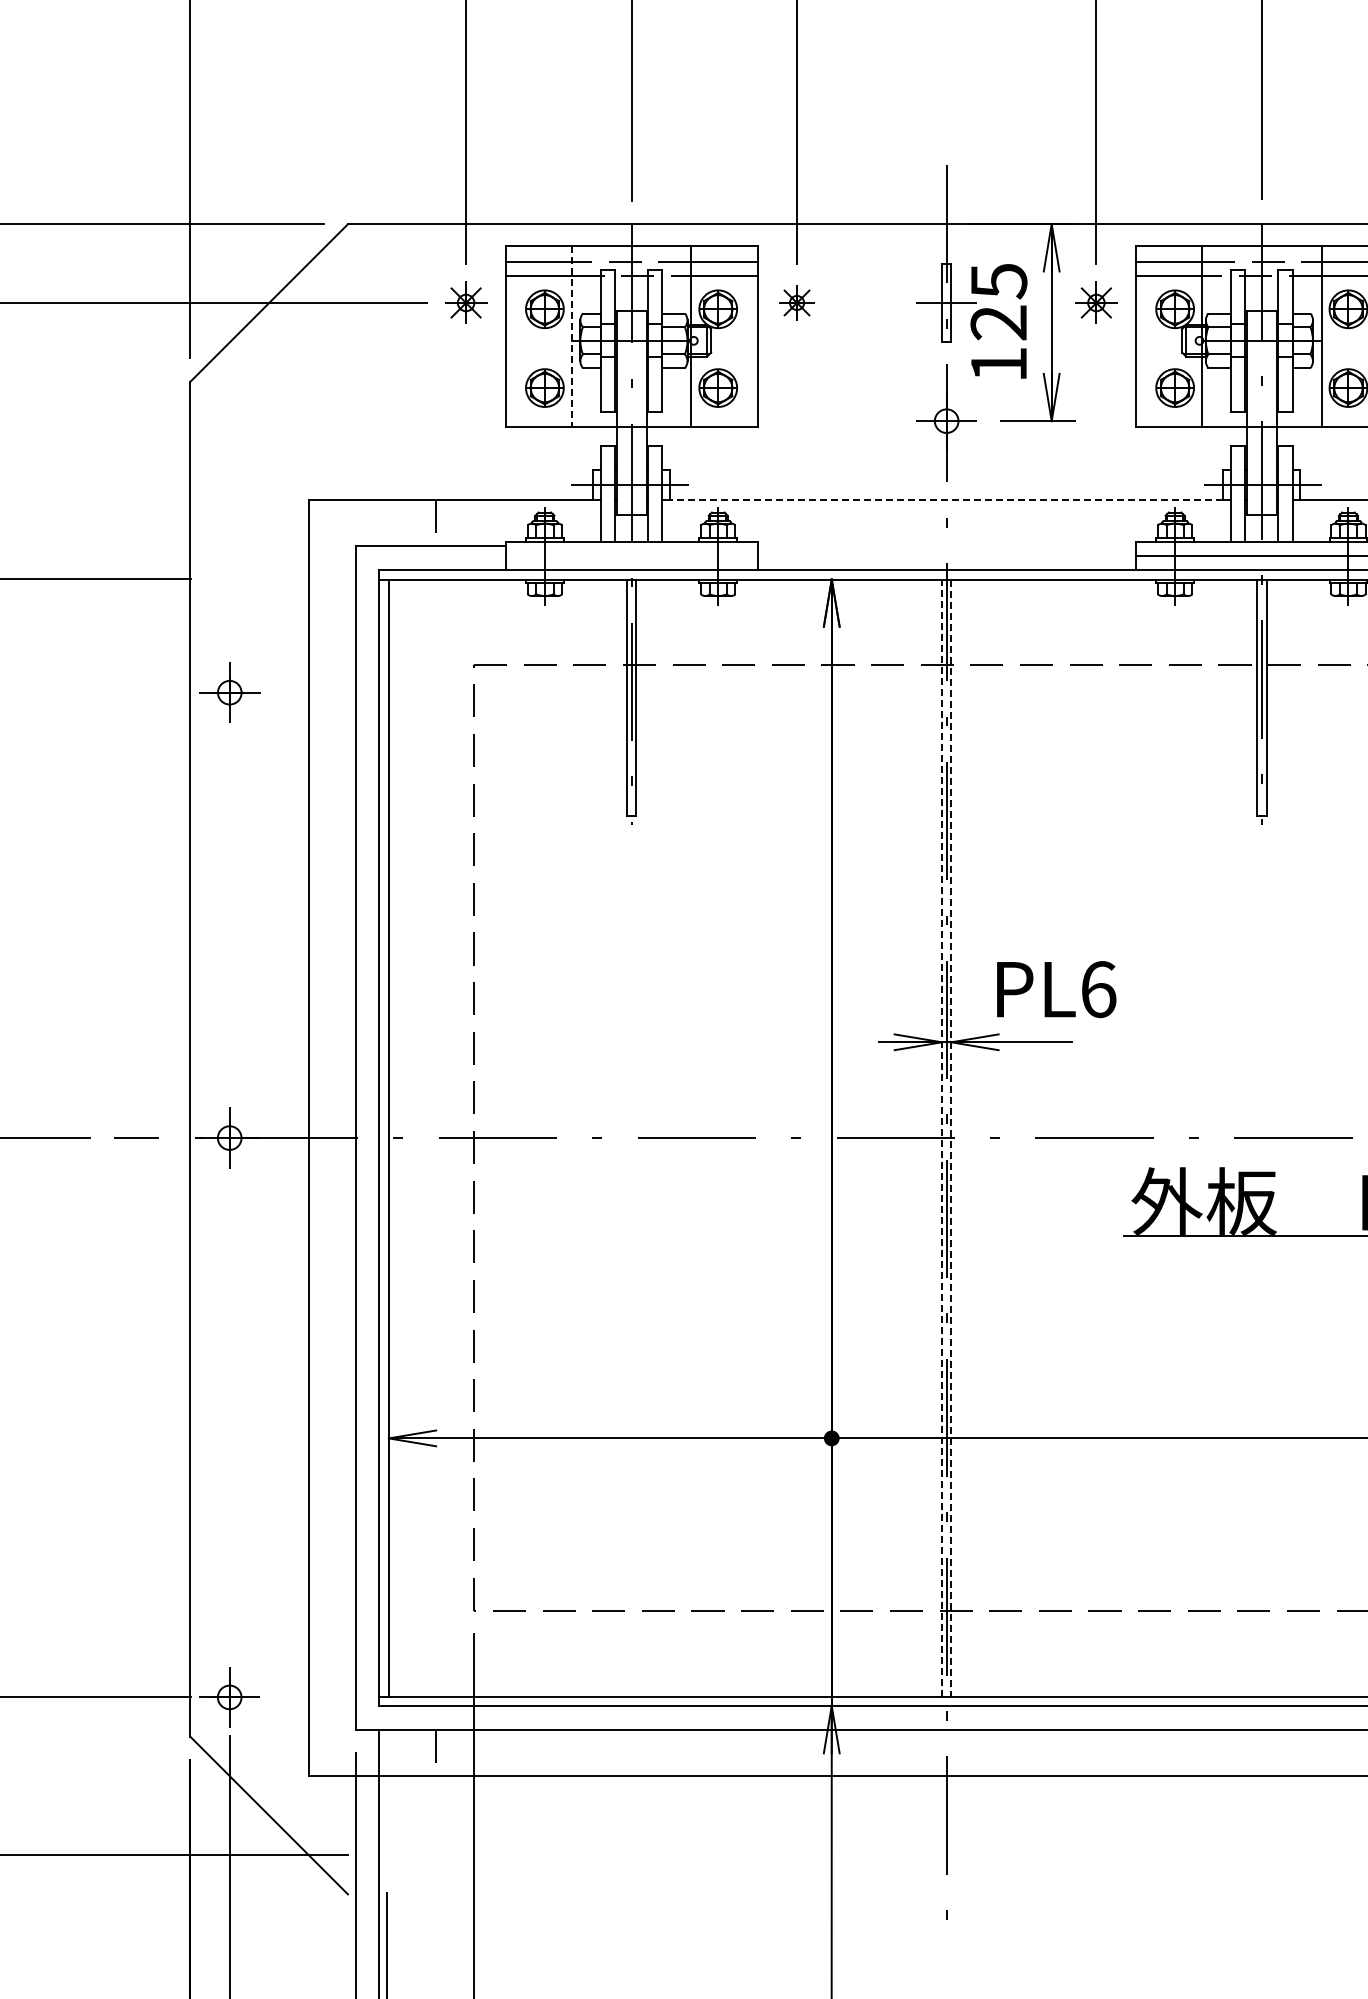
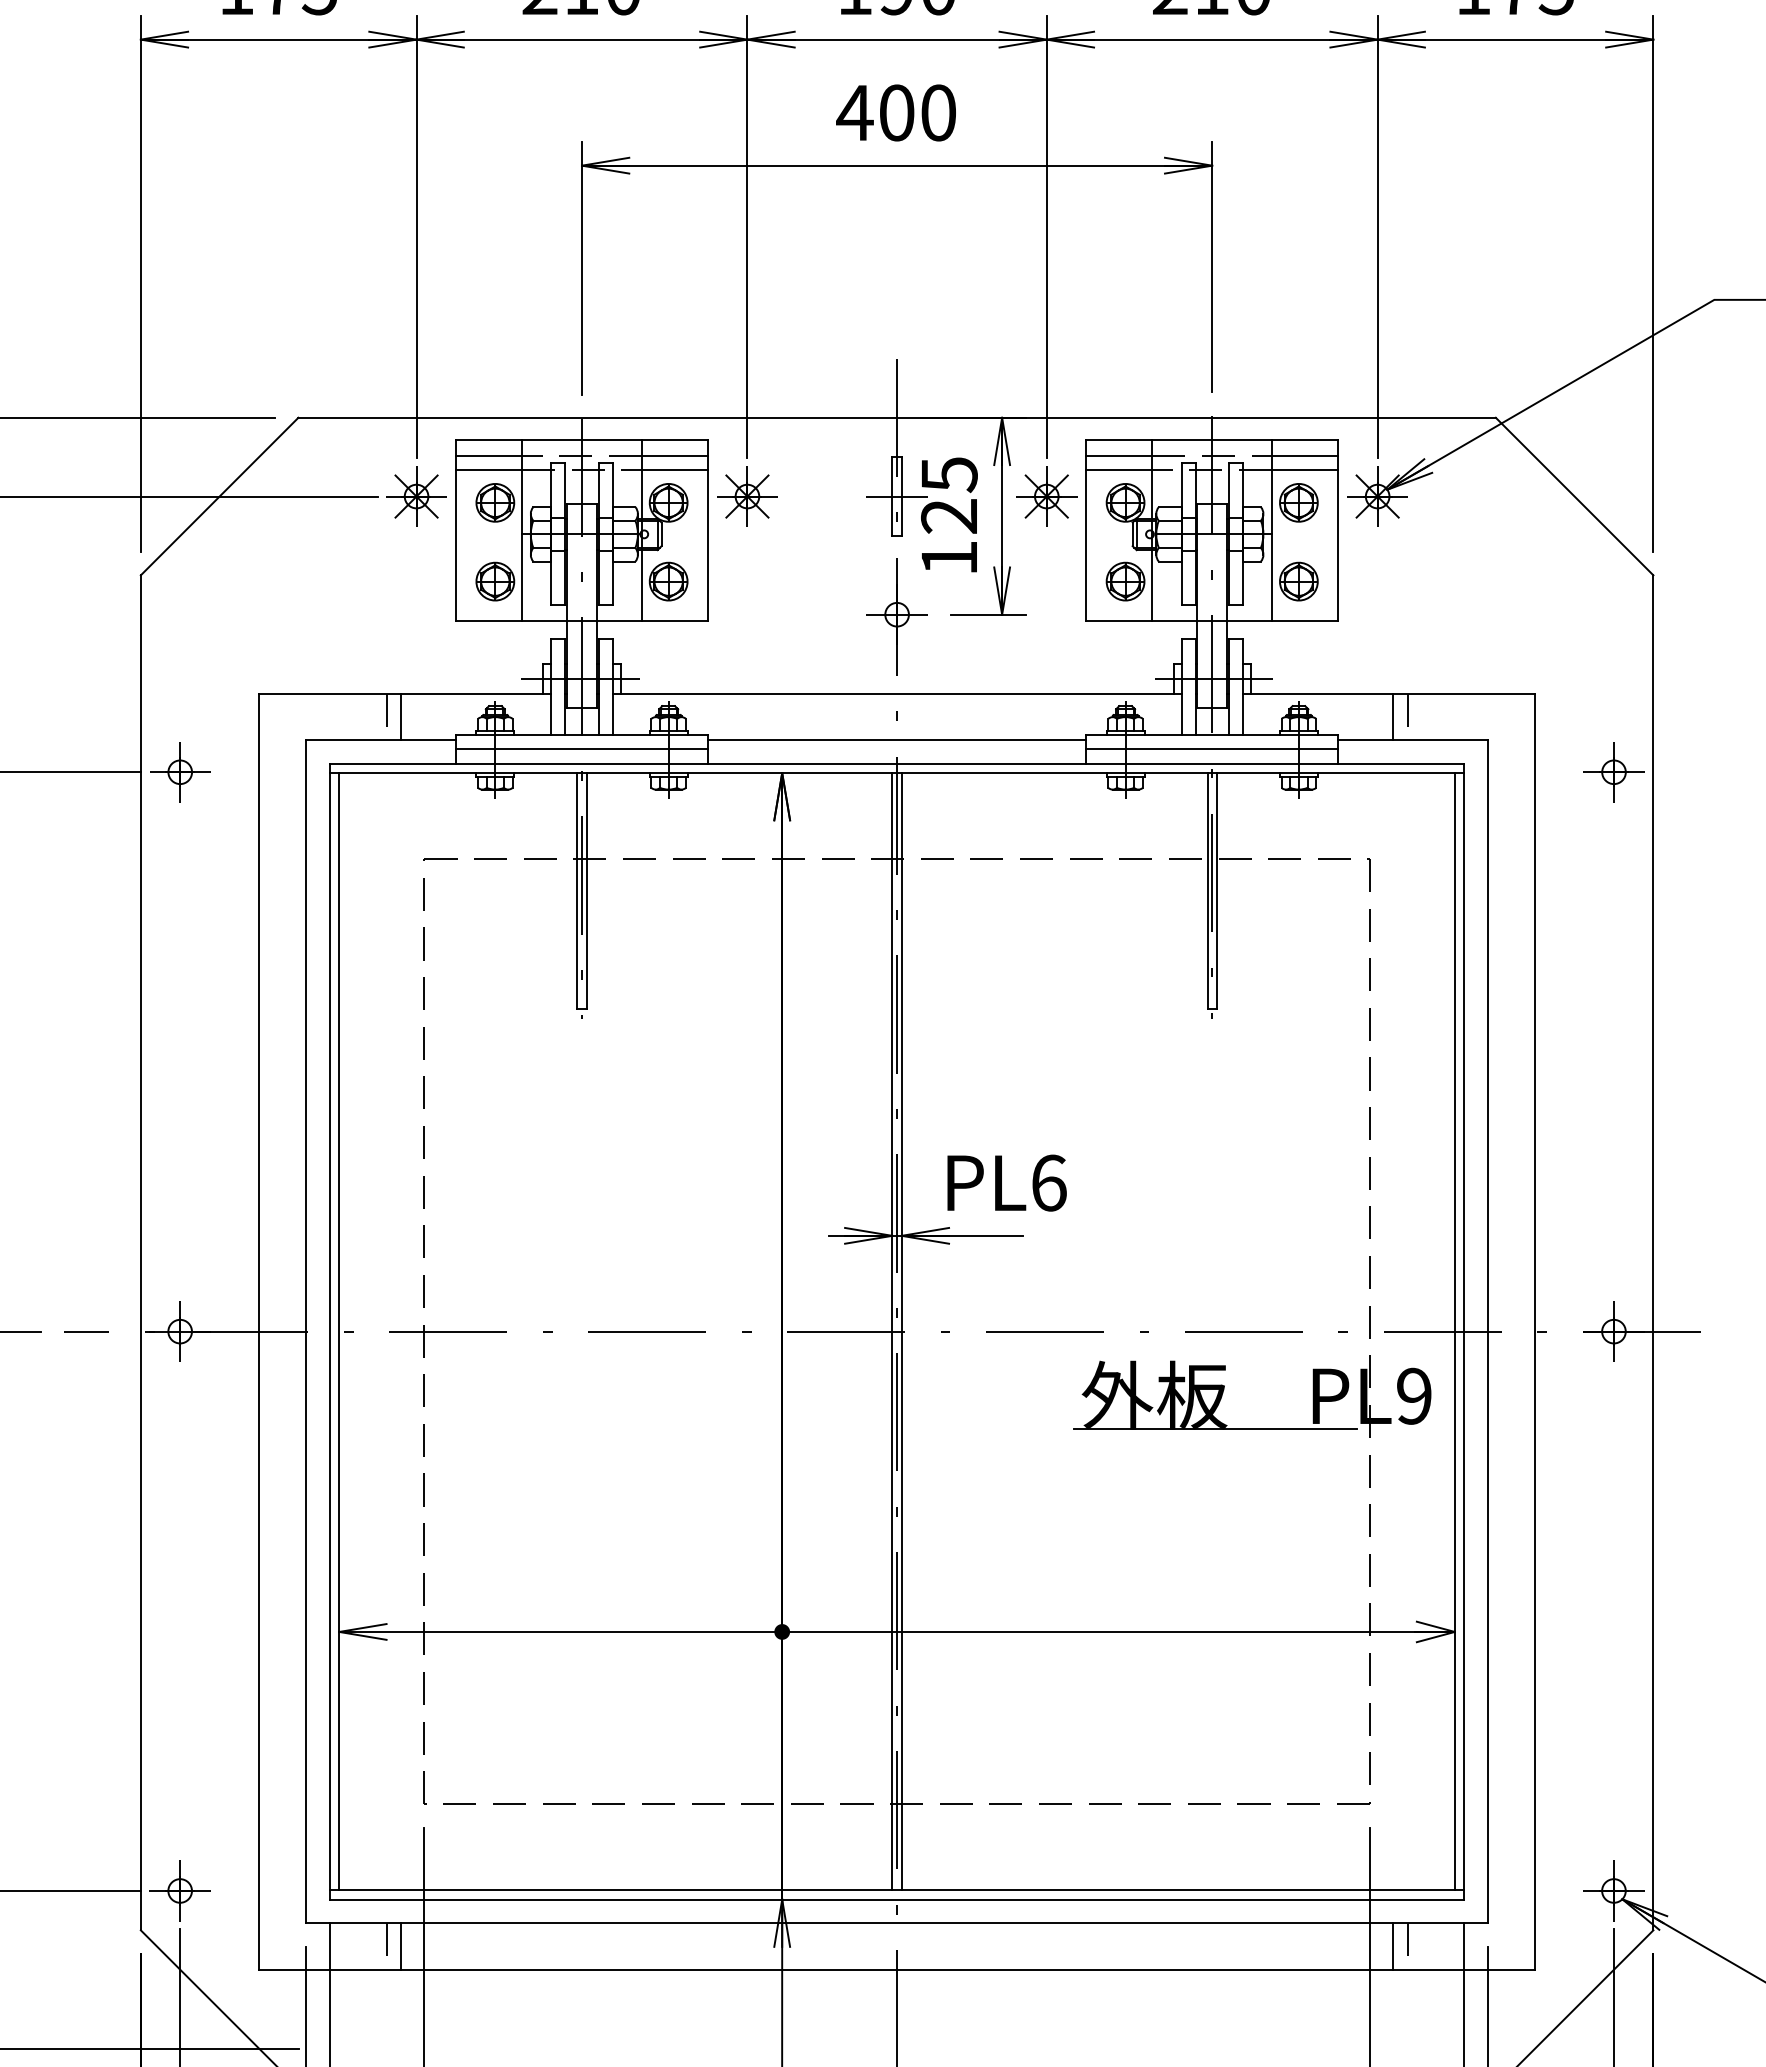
part: (466, 302) -> (416, 496), size x1.43
part: (797, 302) -> (747, 496), size x1.67
part: (1096, 302) -> (1046, 496), size x1.43
line: (572, 336) -> (522, 530), dashed -> solid
line: (947, 499) -> (897, 693), dashed -> solid
line: (450, 522) -> (400, 716), added
line: (947, 545) -> (897, 739), added
line: (631, 555) -> (581, 749), added
part: (230, 692) -> (180, 772), moved
line: (942, 1137) -> (892, 1331), dashed -> solid
line: (951, 1137) -> (901, 1331), dashed -> solid
line: (450, 1752) -> (400, 1946), added

